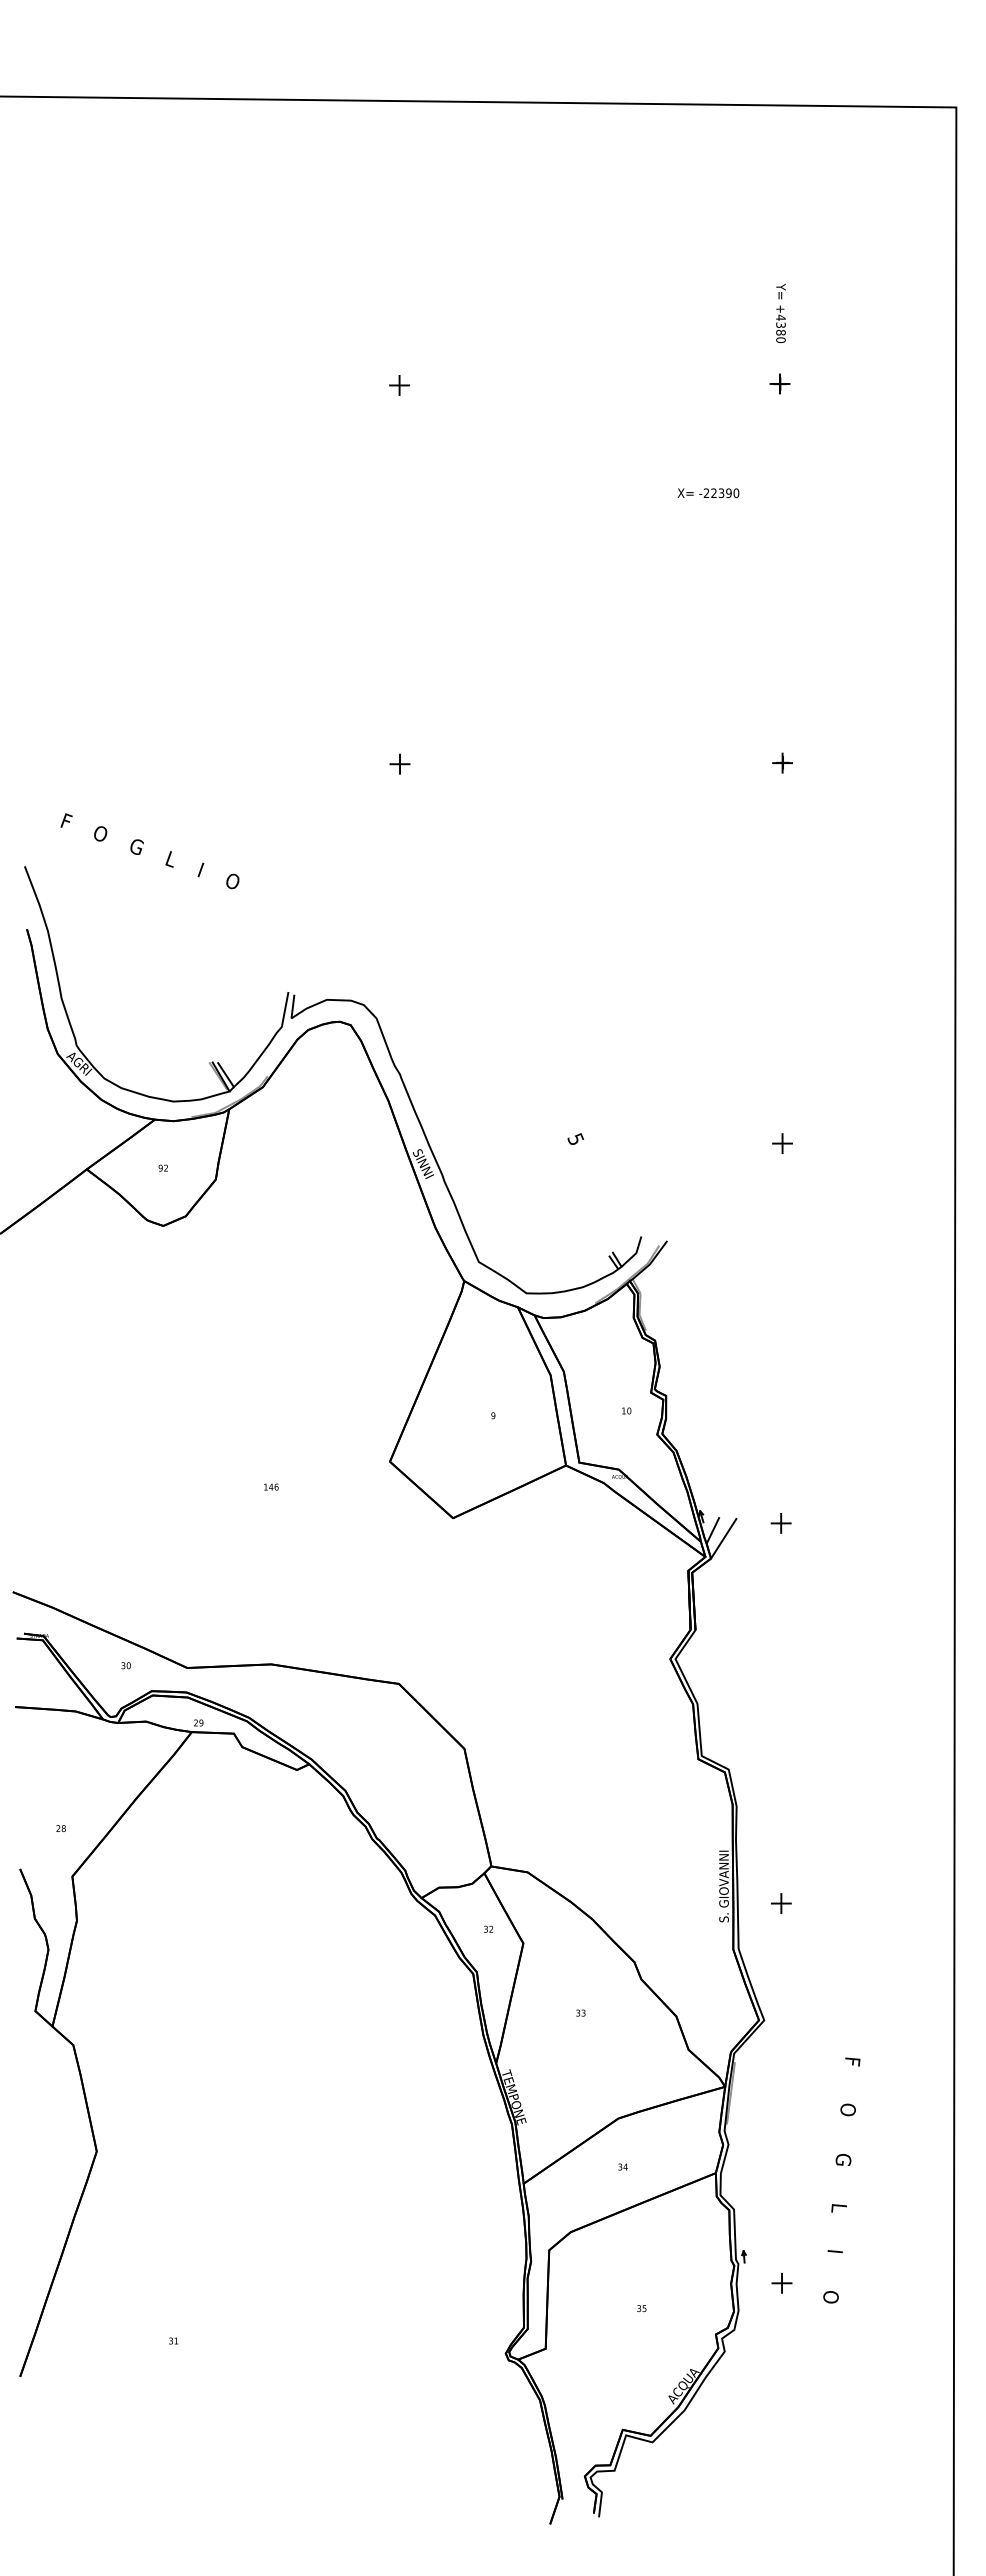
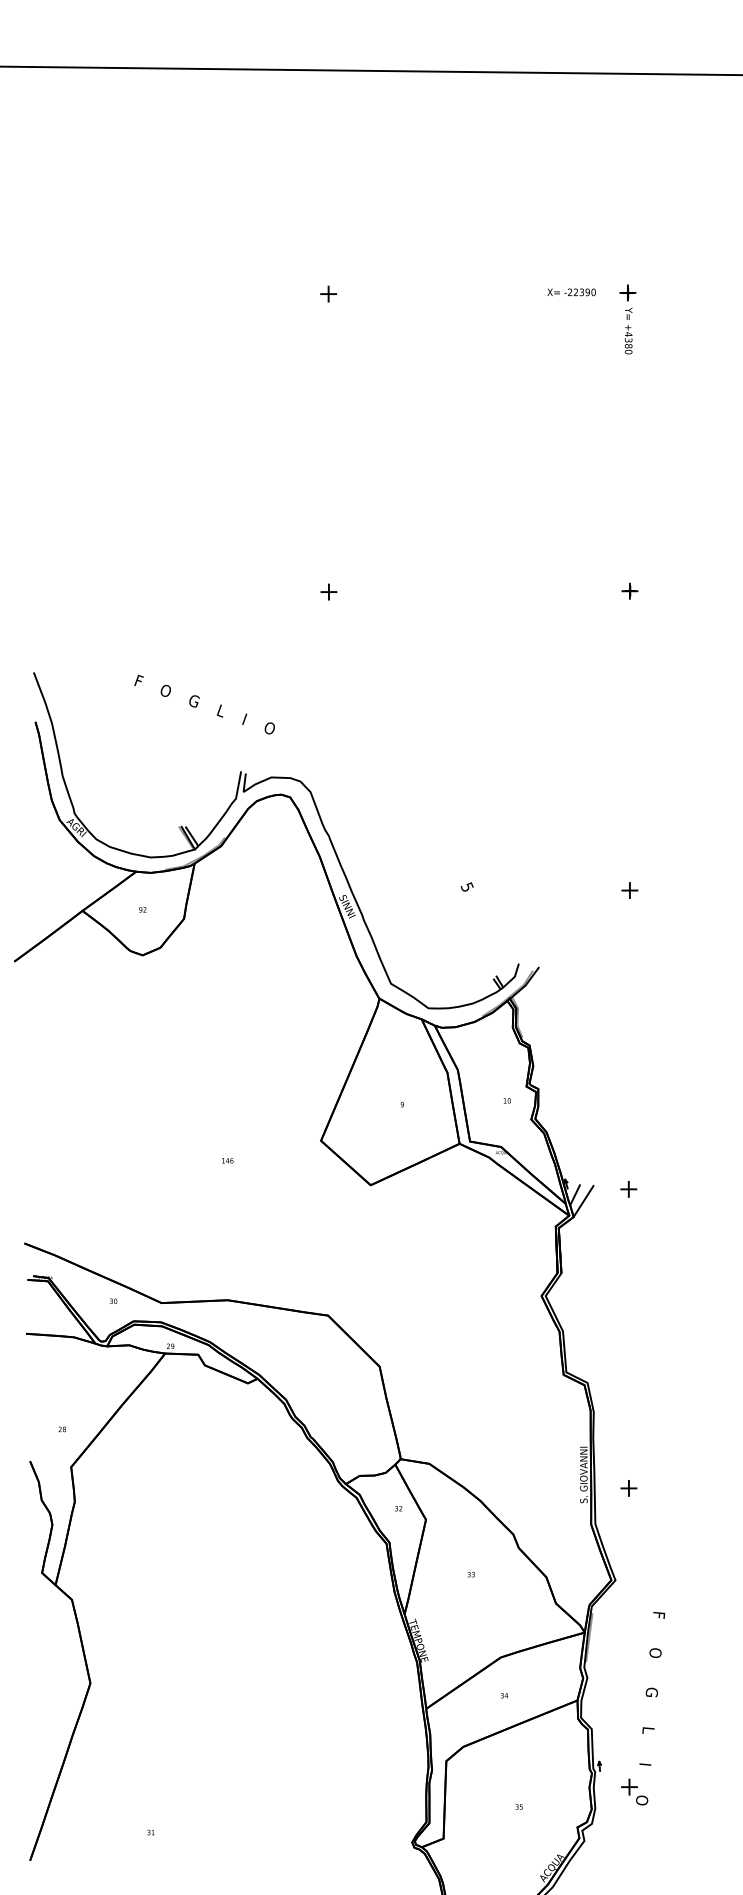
text: (780, 312) -> (628, 330), moved
text: (708, 493) -> (571, 292), moved
text: (149, 851) -> (204, 704), moved
text: (841, 2180) -> (650, 1708), moved

